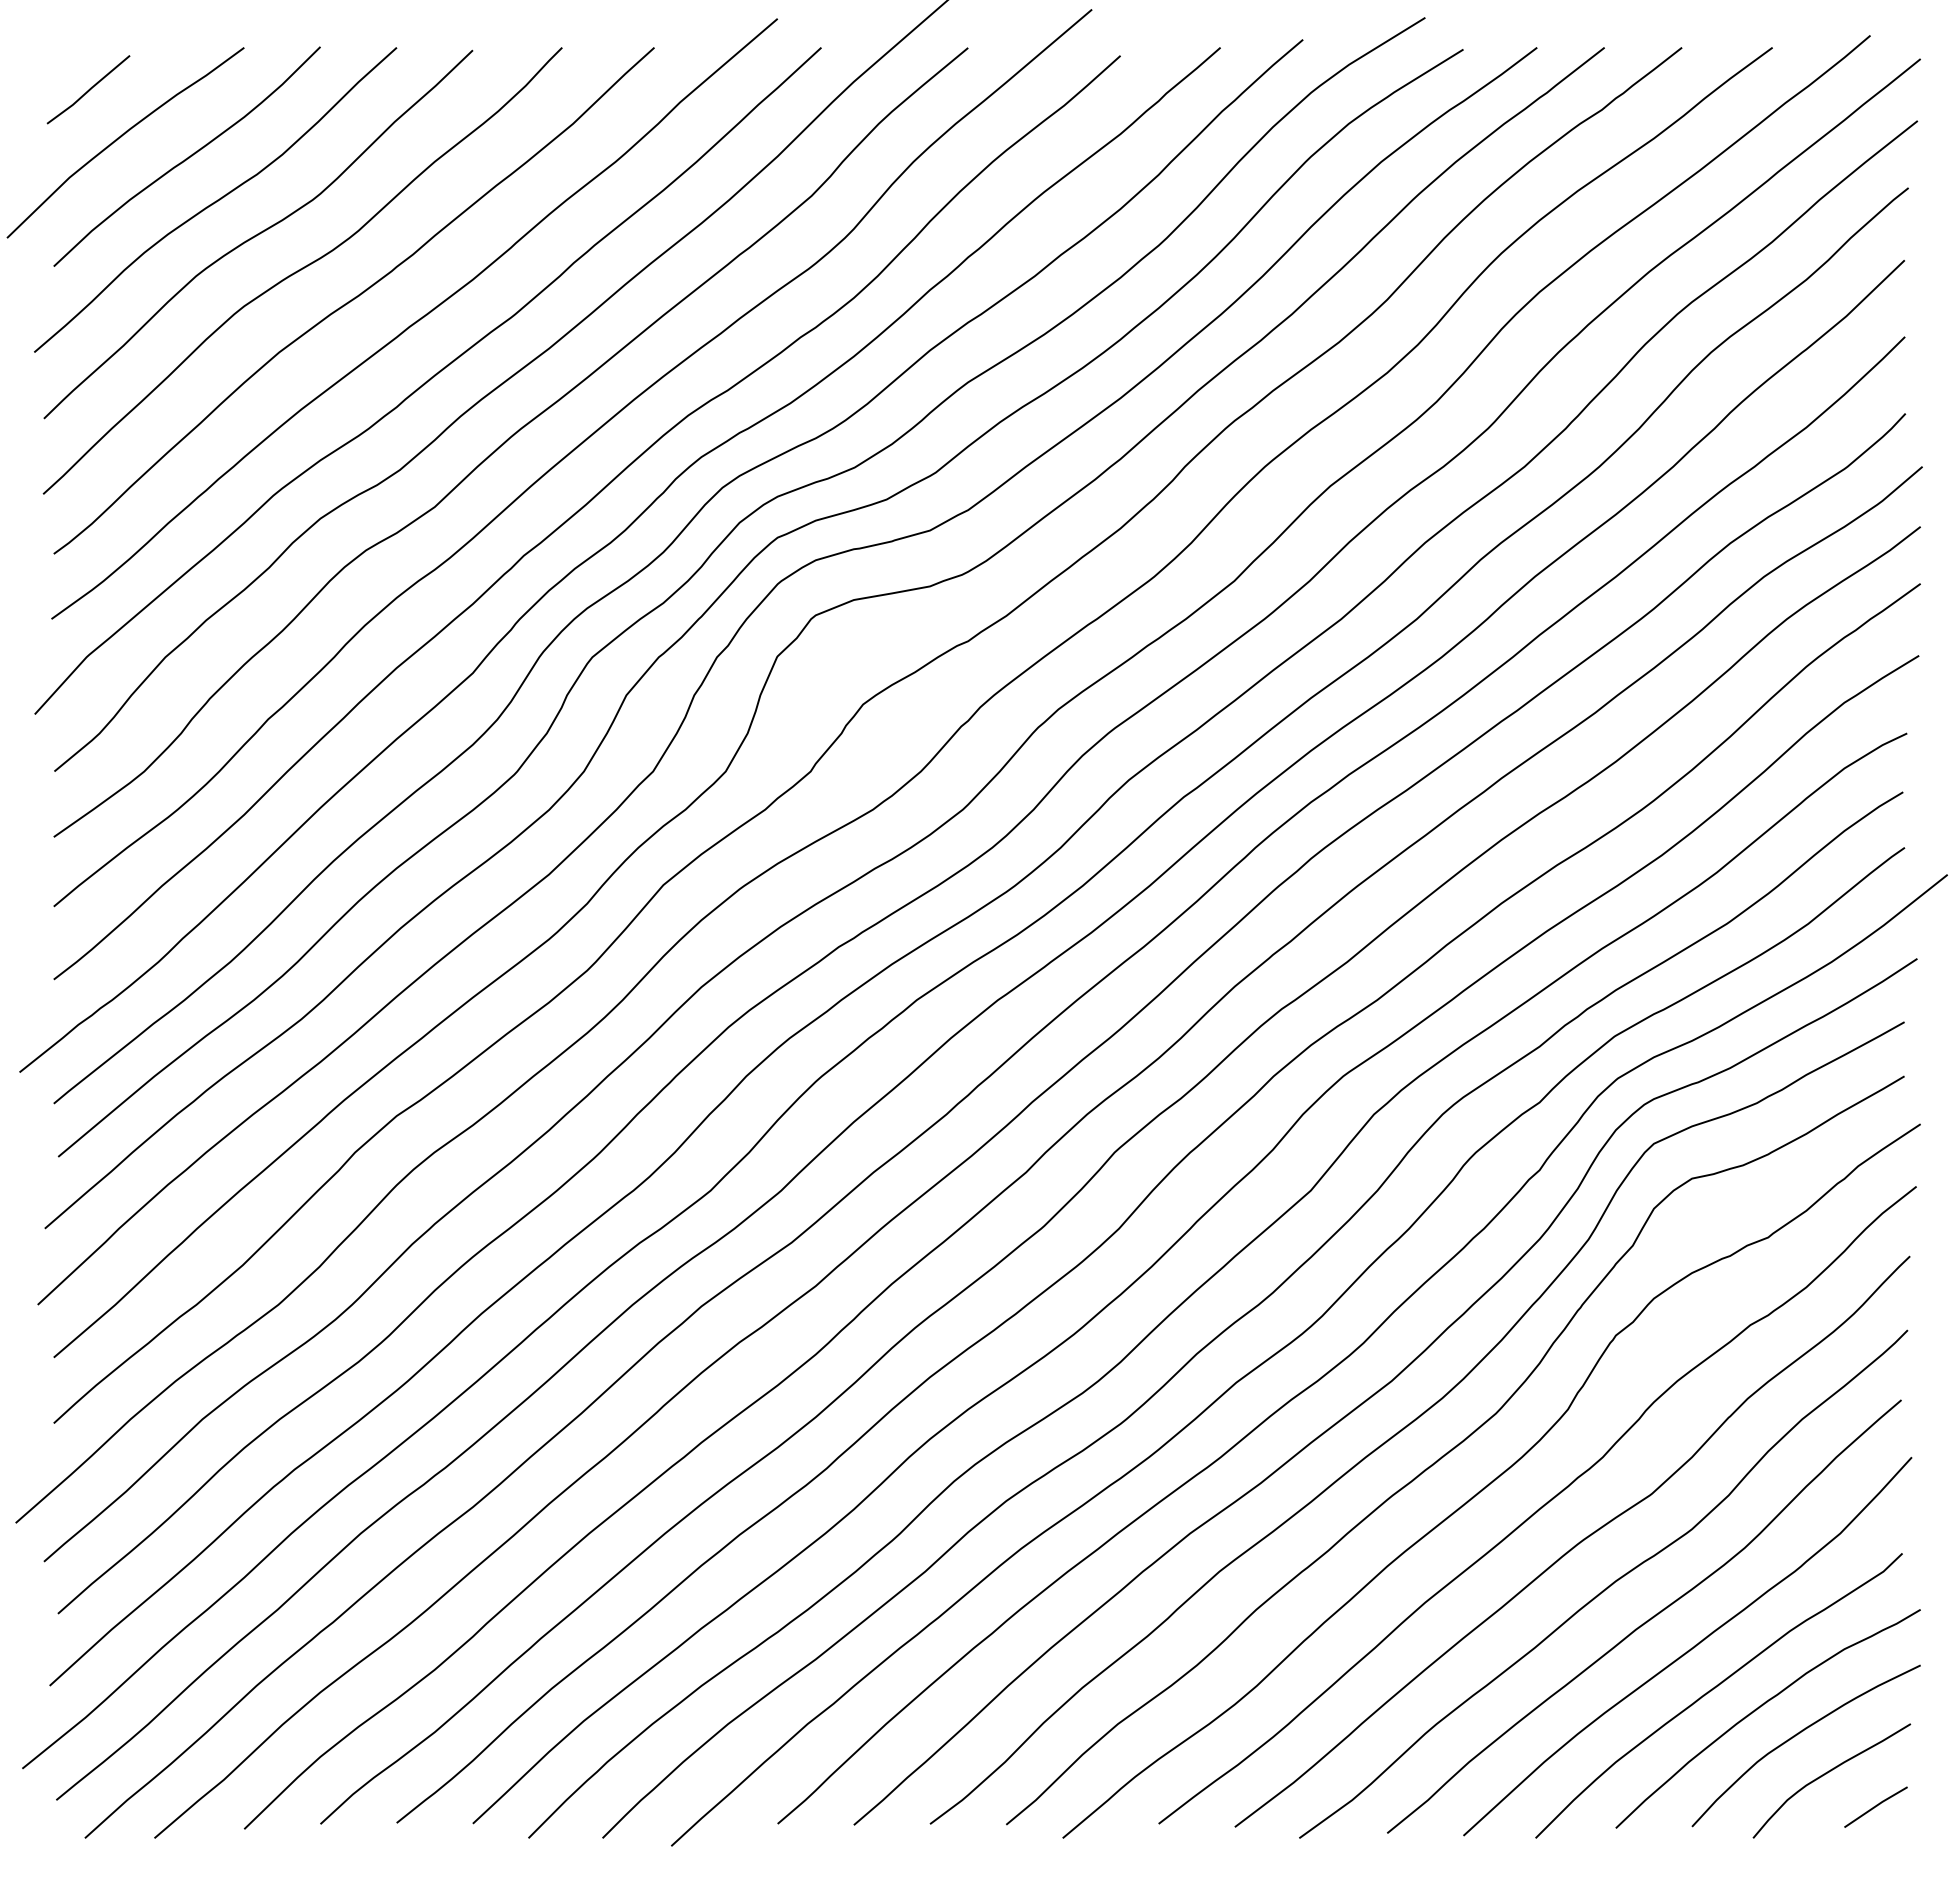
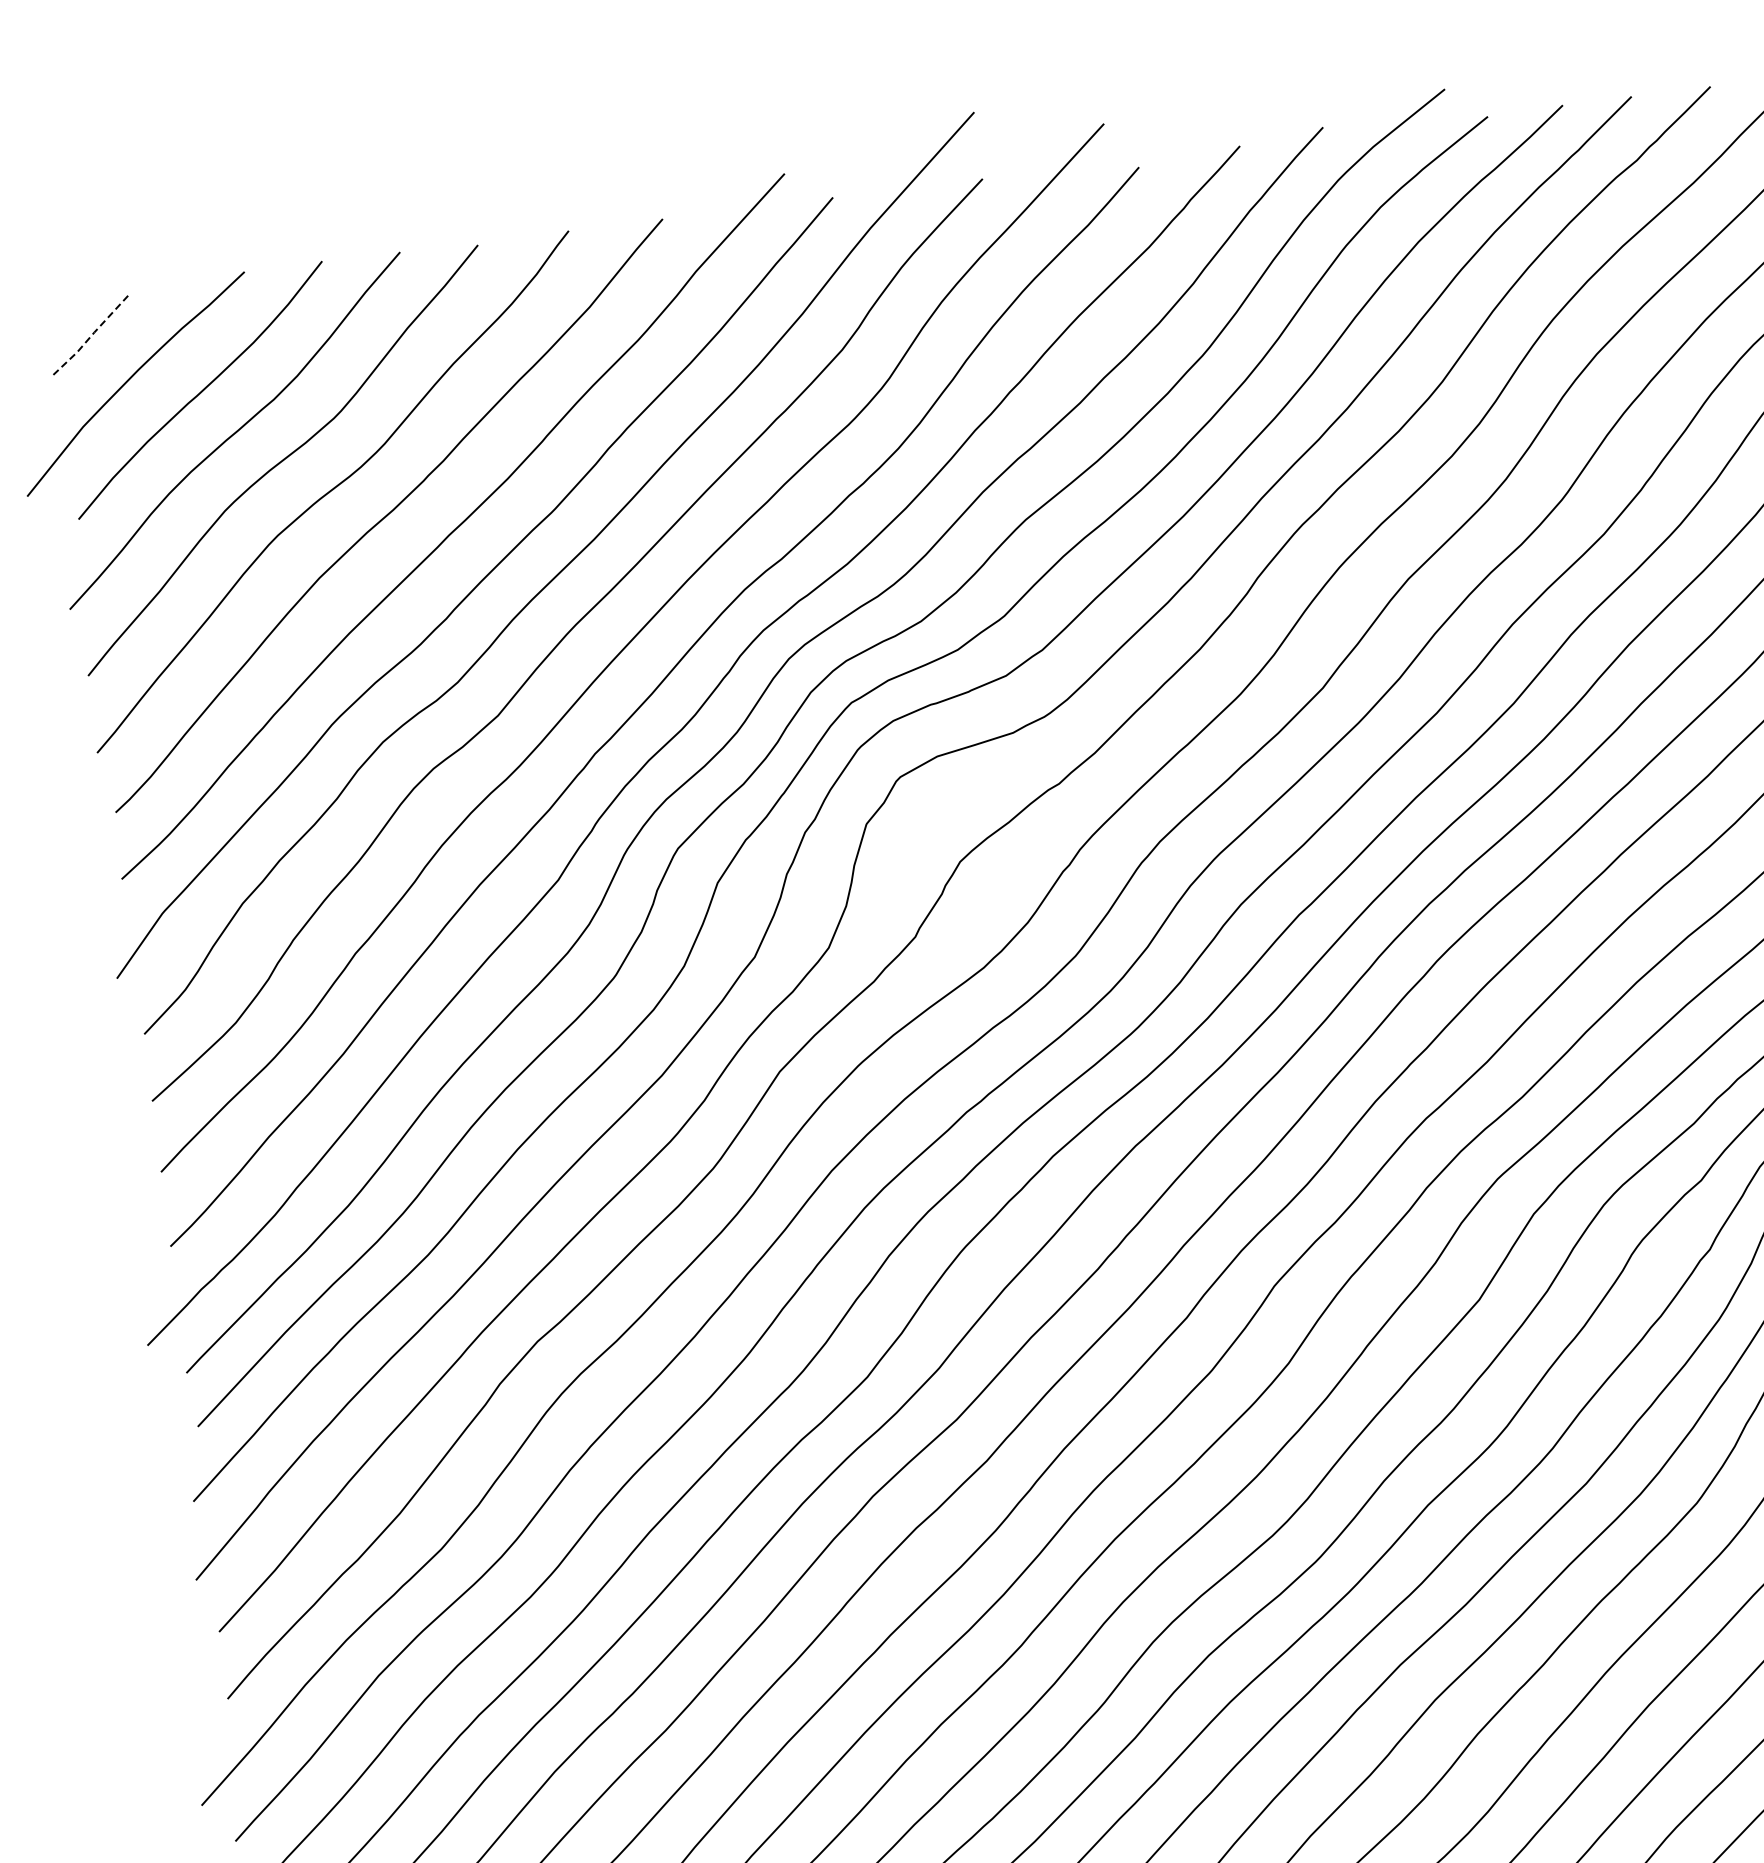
line: (88, 90) -> (91, 335), solid -> dashed

